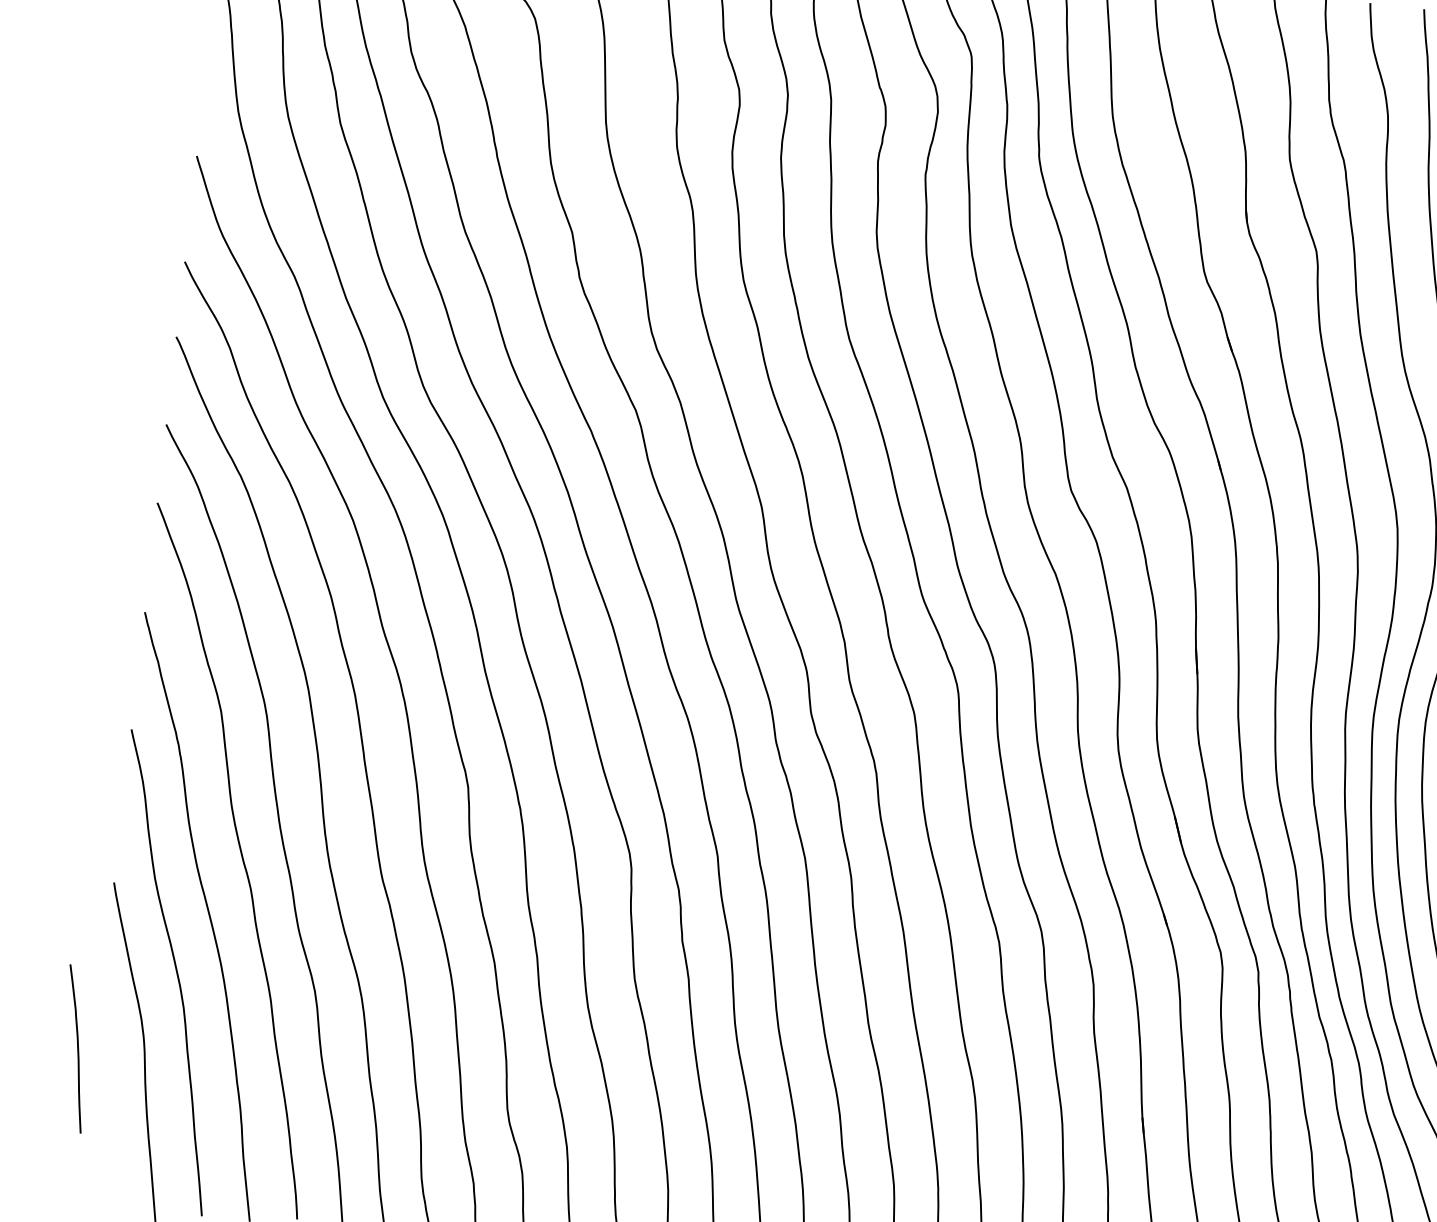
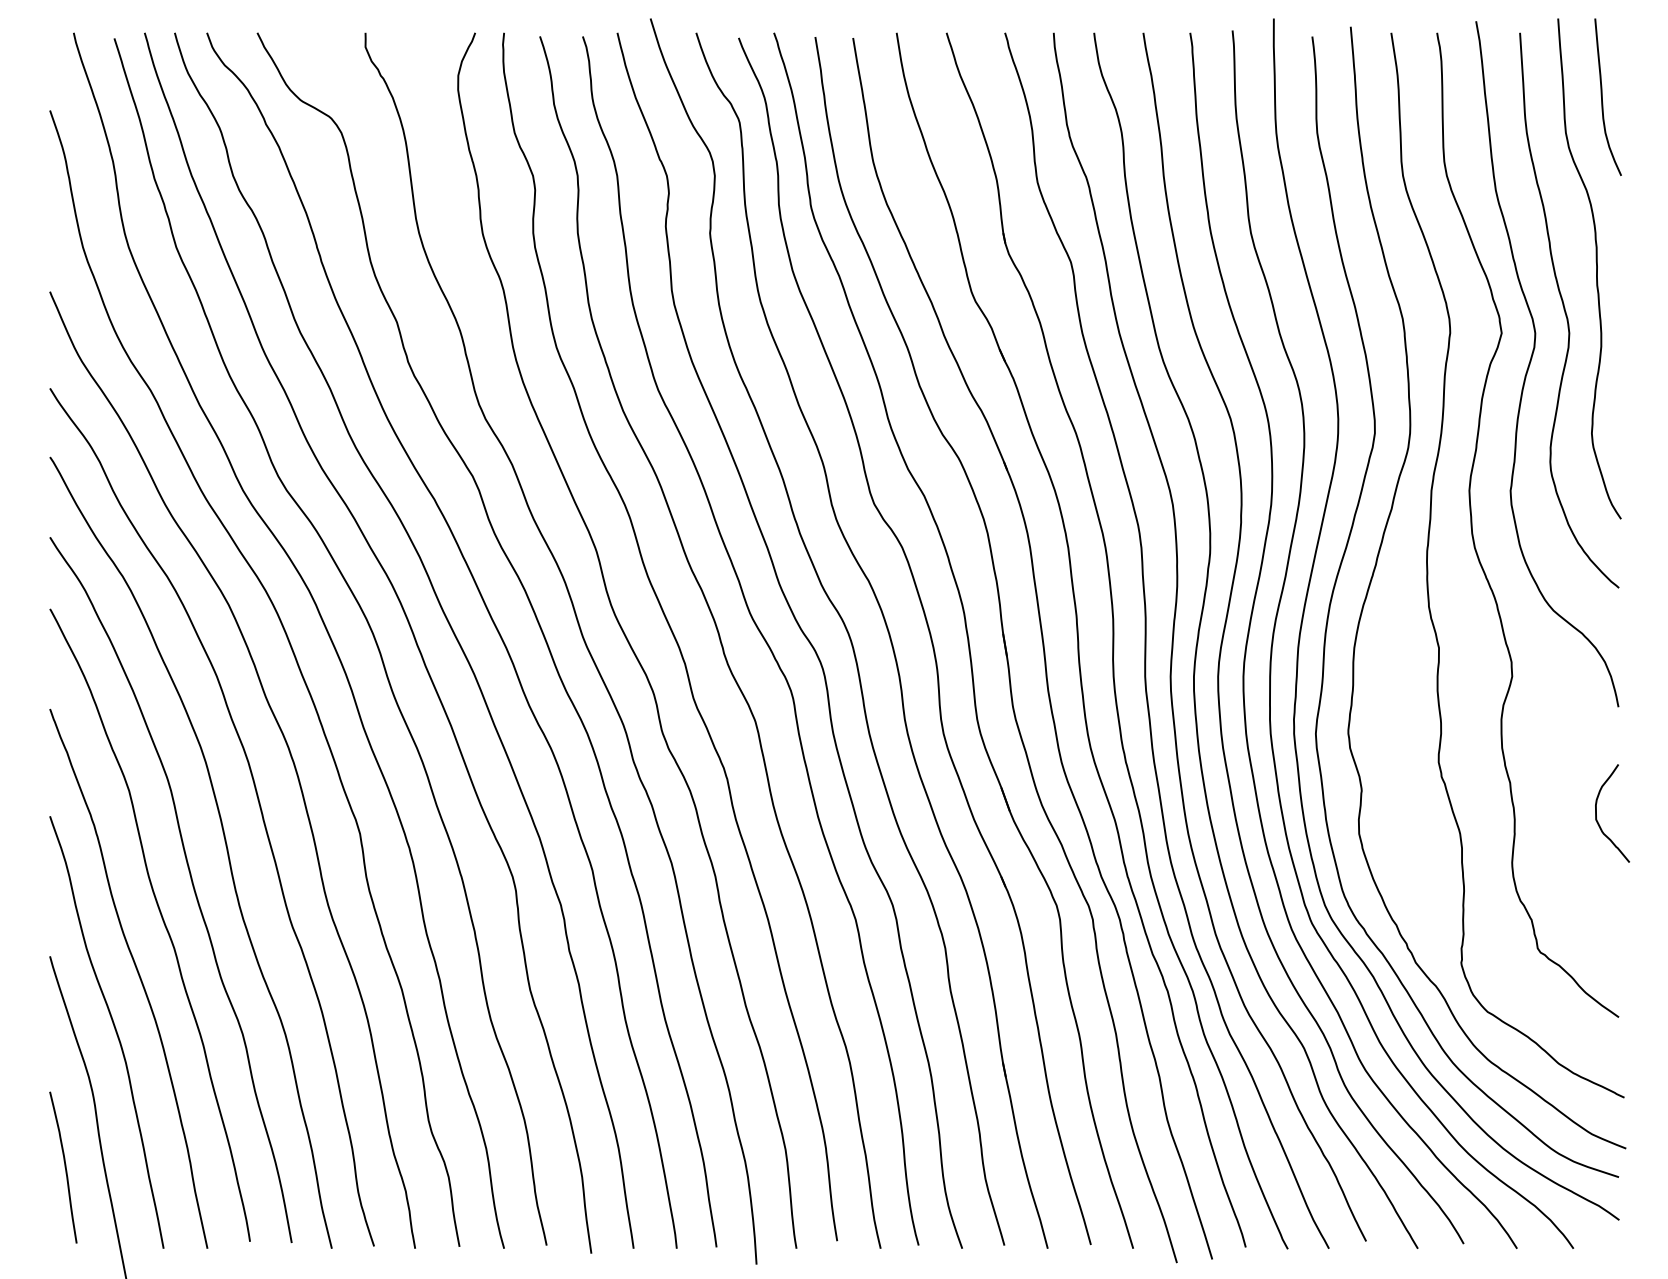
curve: (76, 1048) -> (64, 1167), moved

